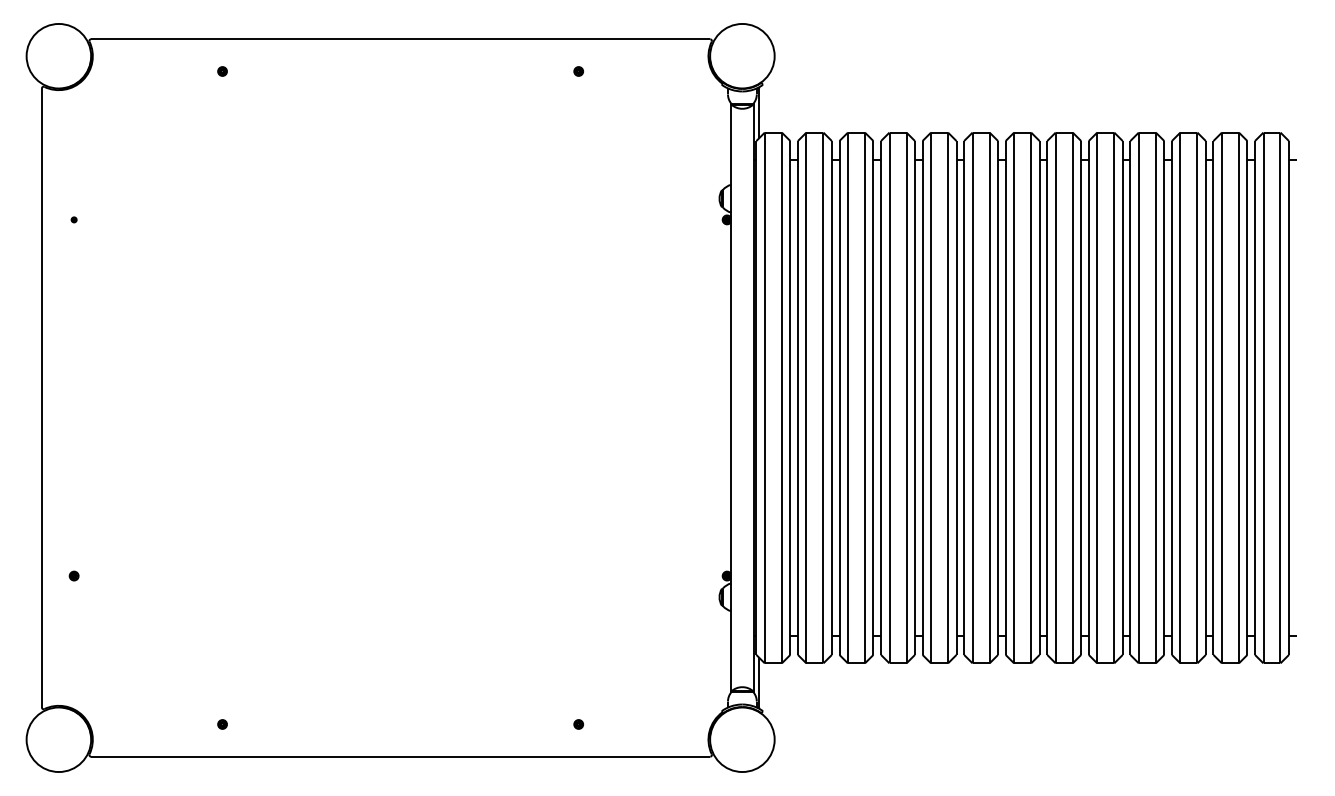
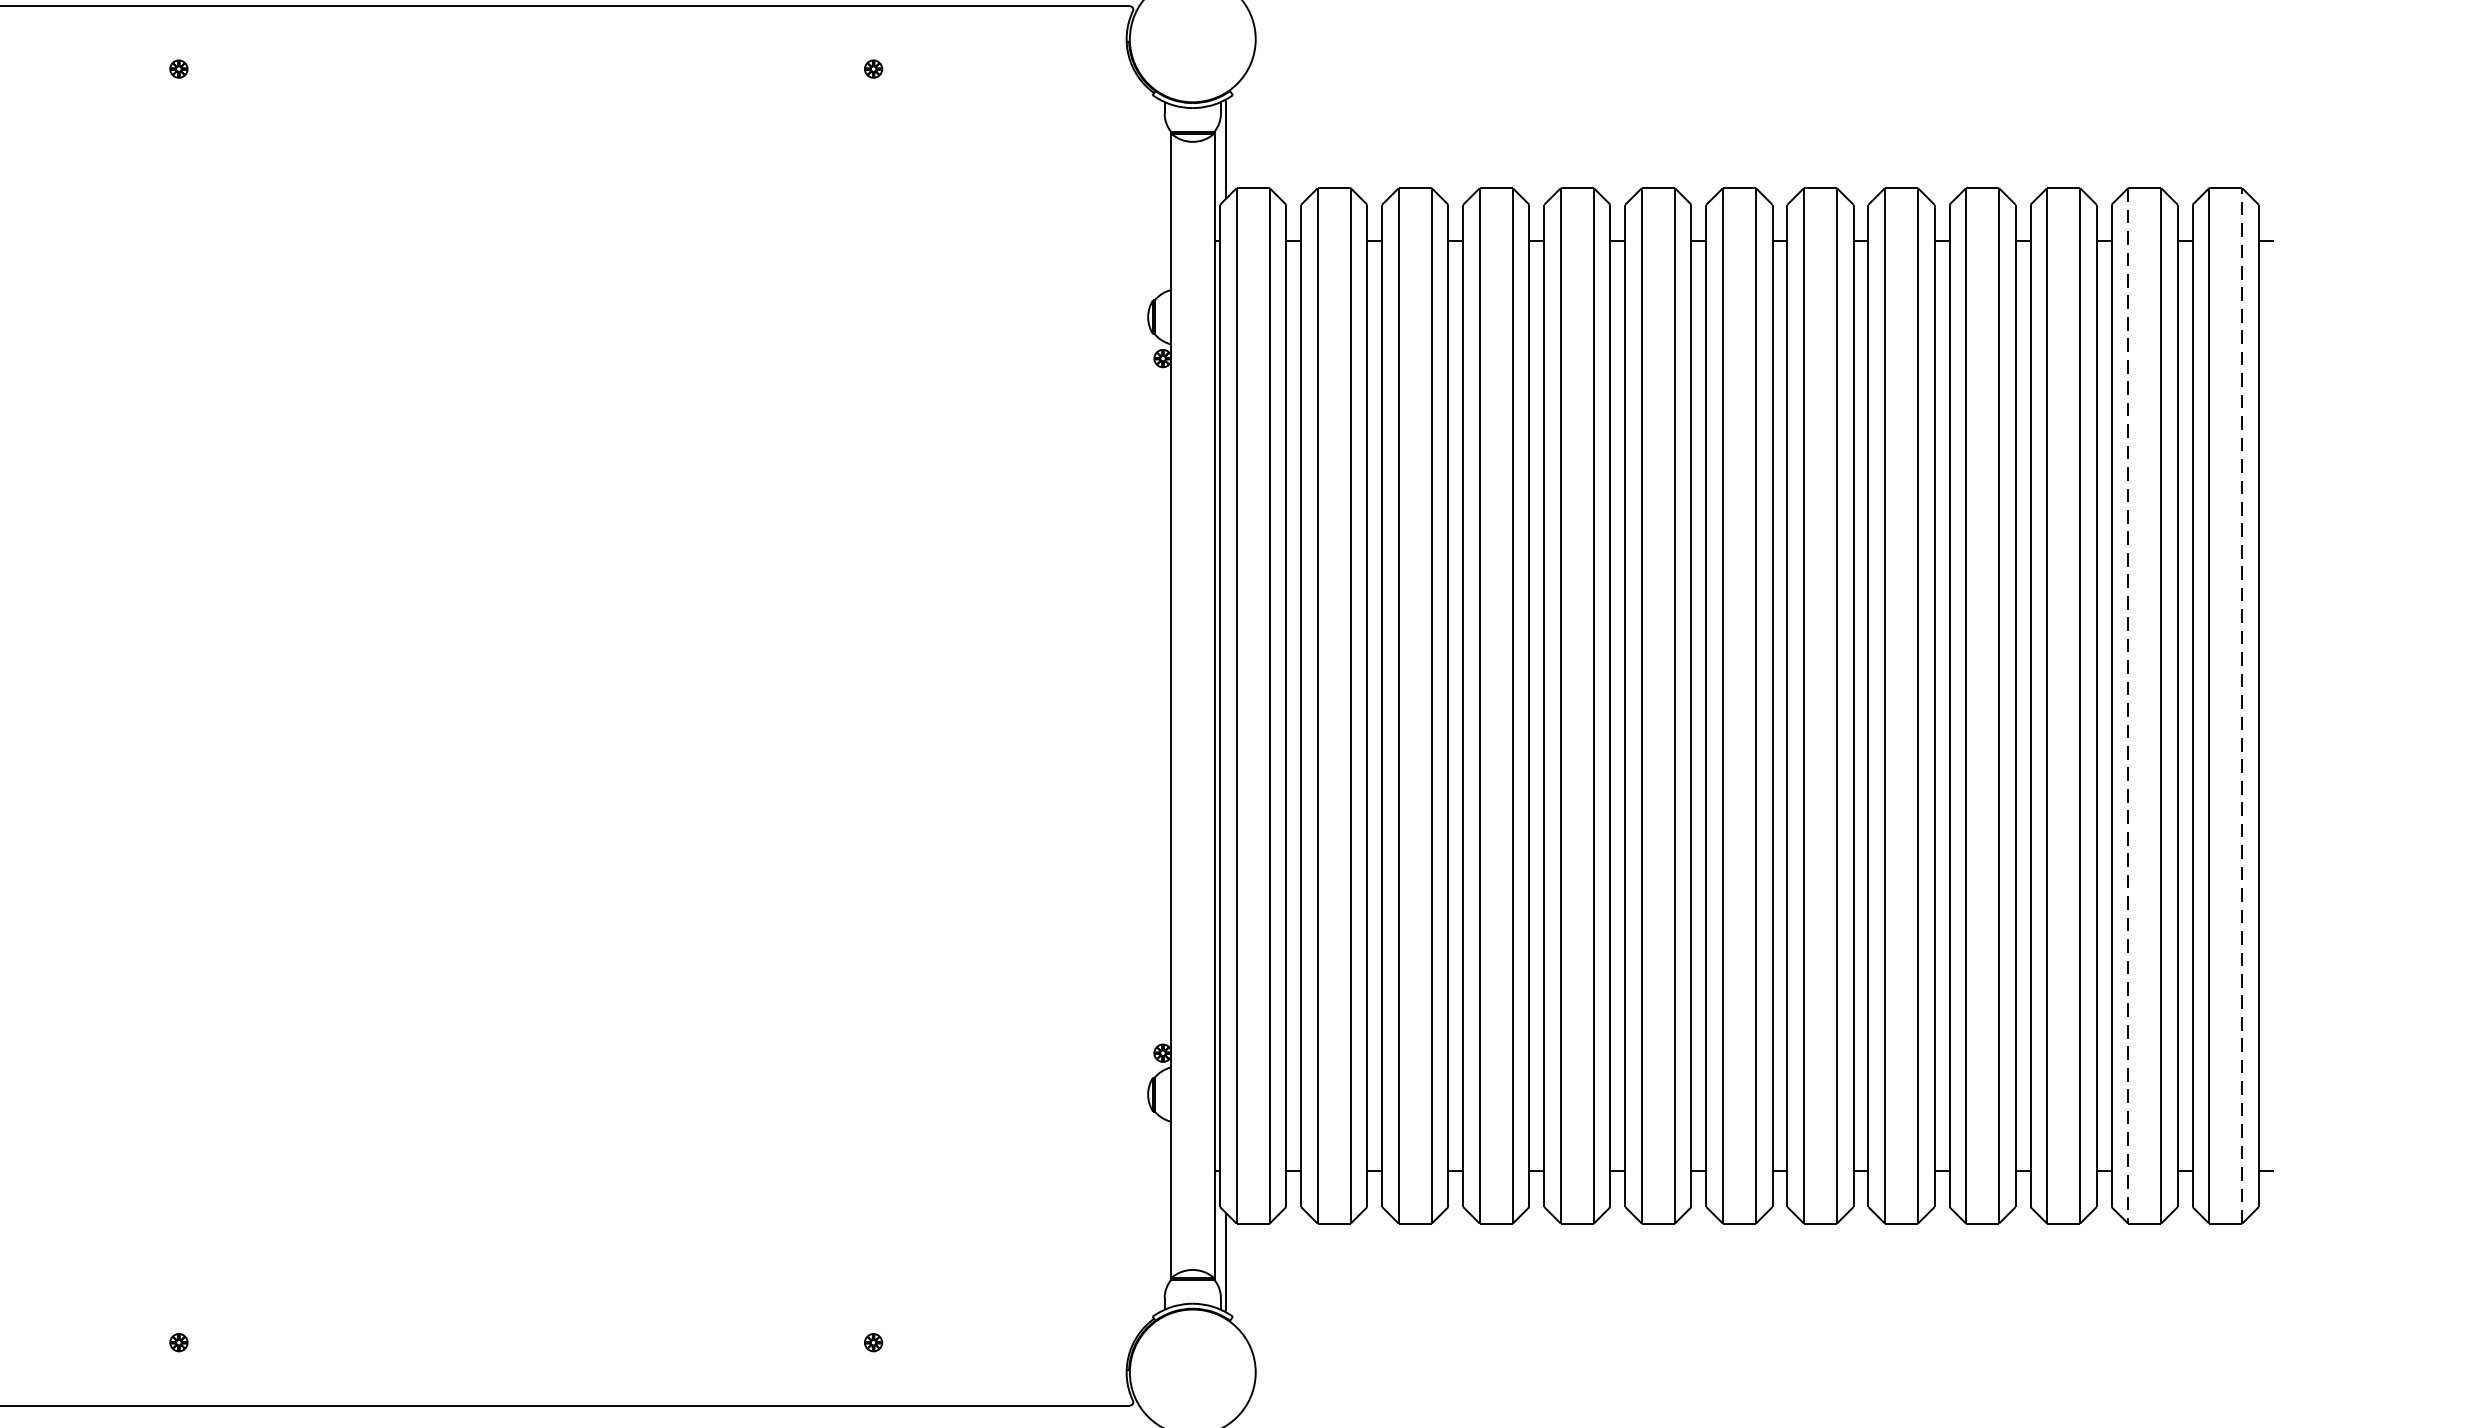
line: (1280, 397) -> (2242, 704), solid -> dashed
line: (1221, 398) -> (2127, 706), solid -> dashed

